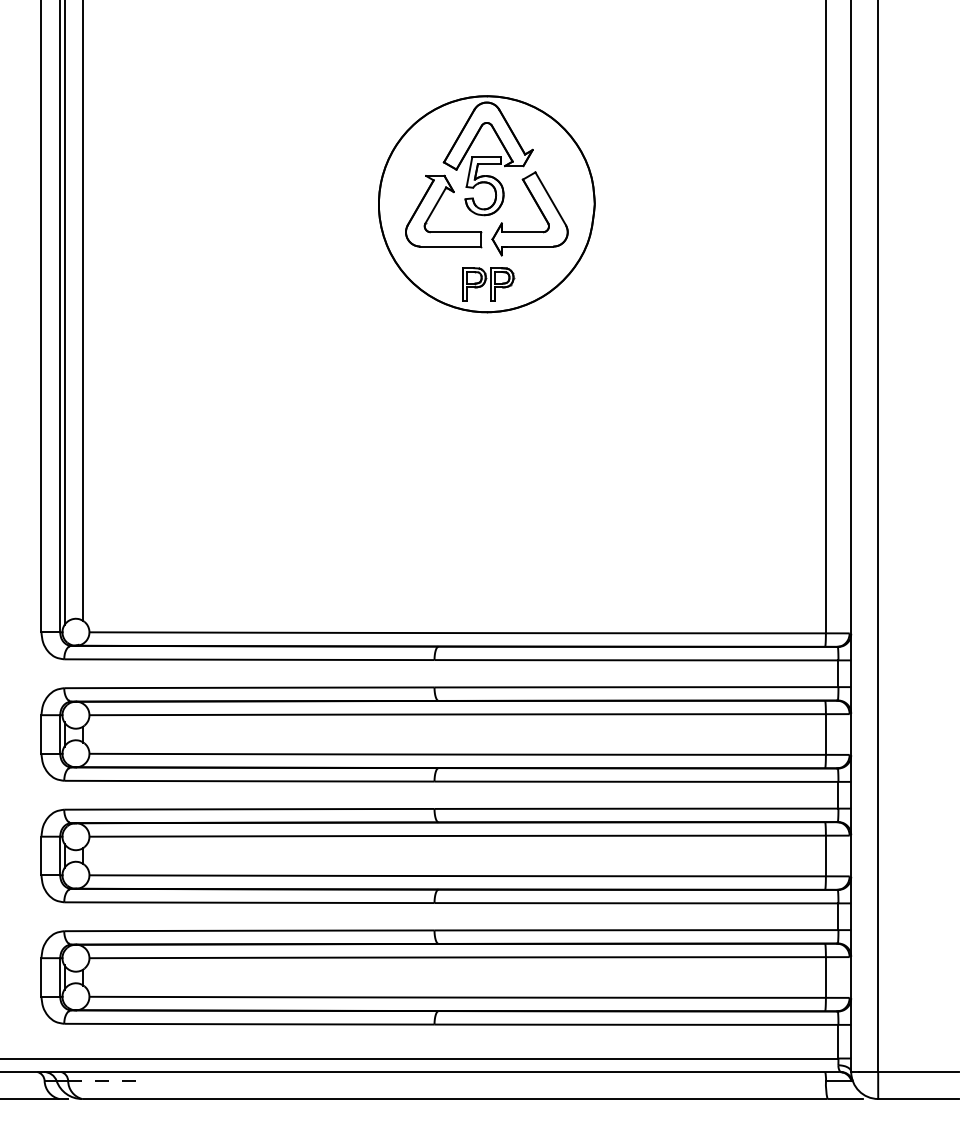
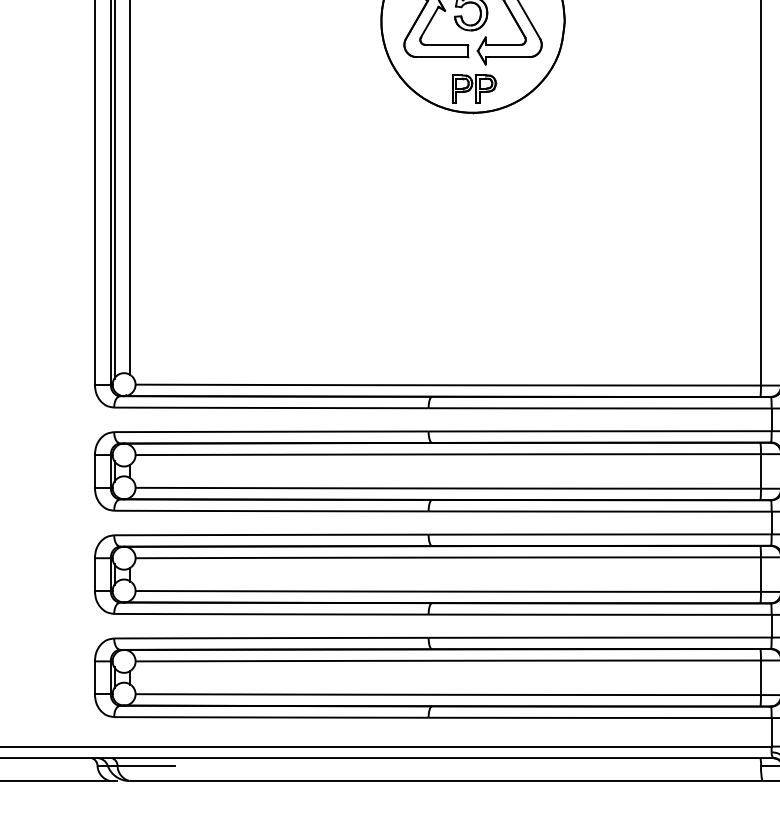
line: (102, 1081) -> (146, 766), dashed -> solid

